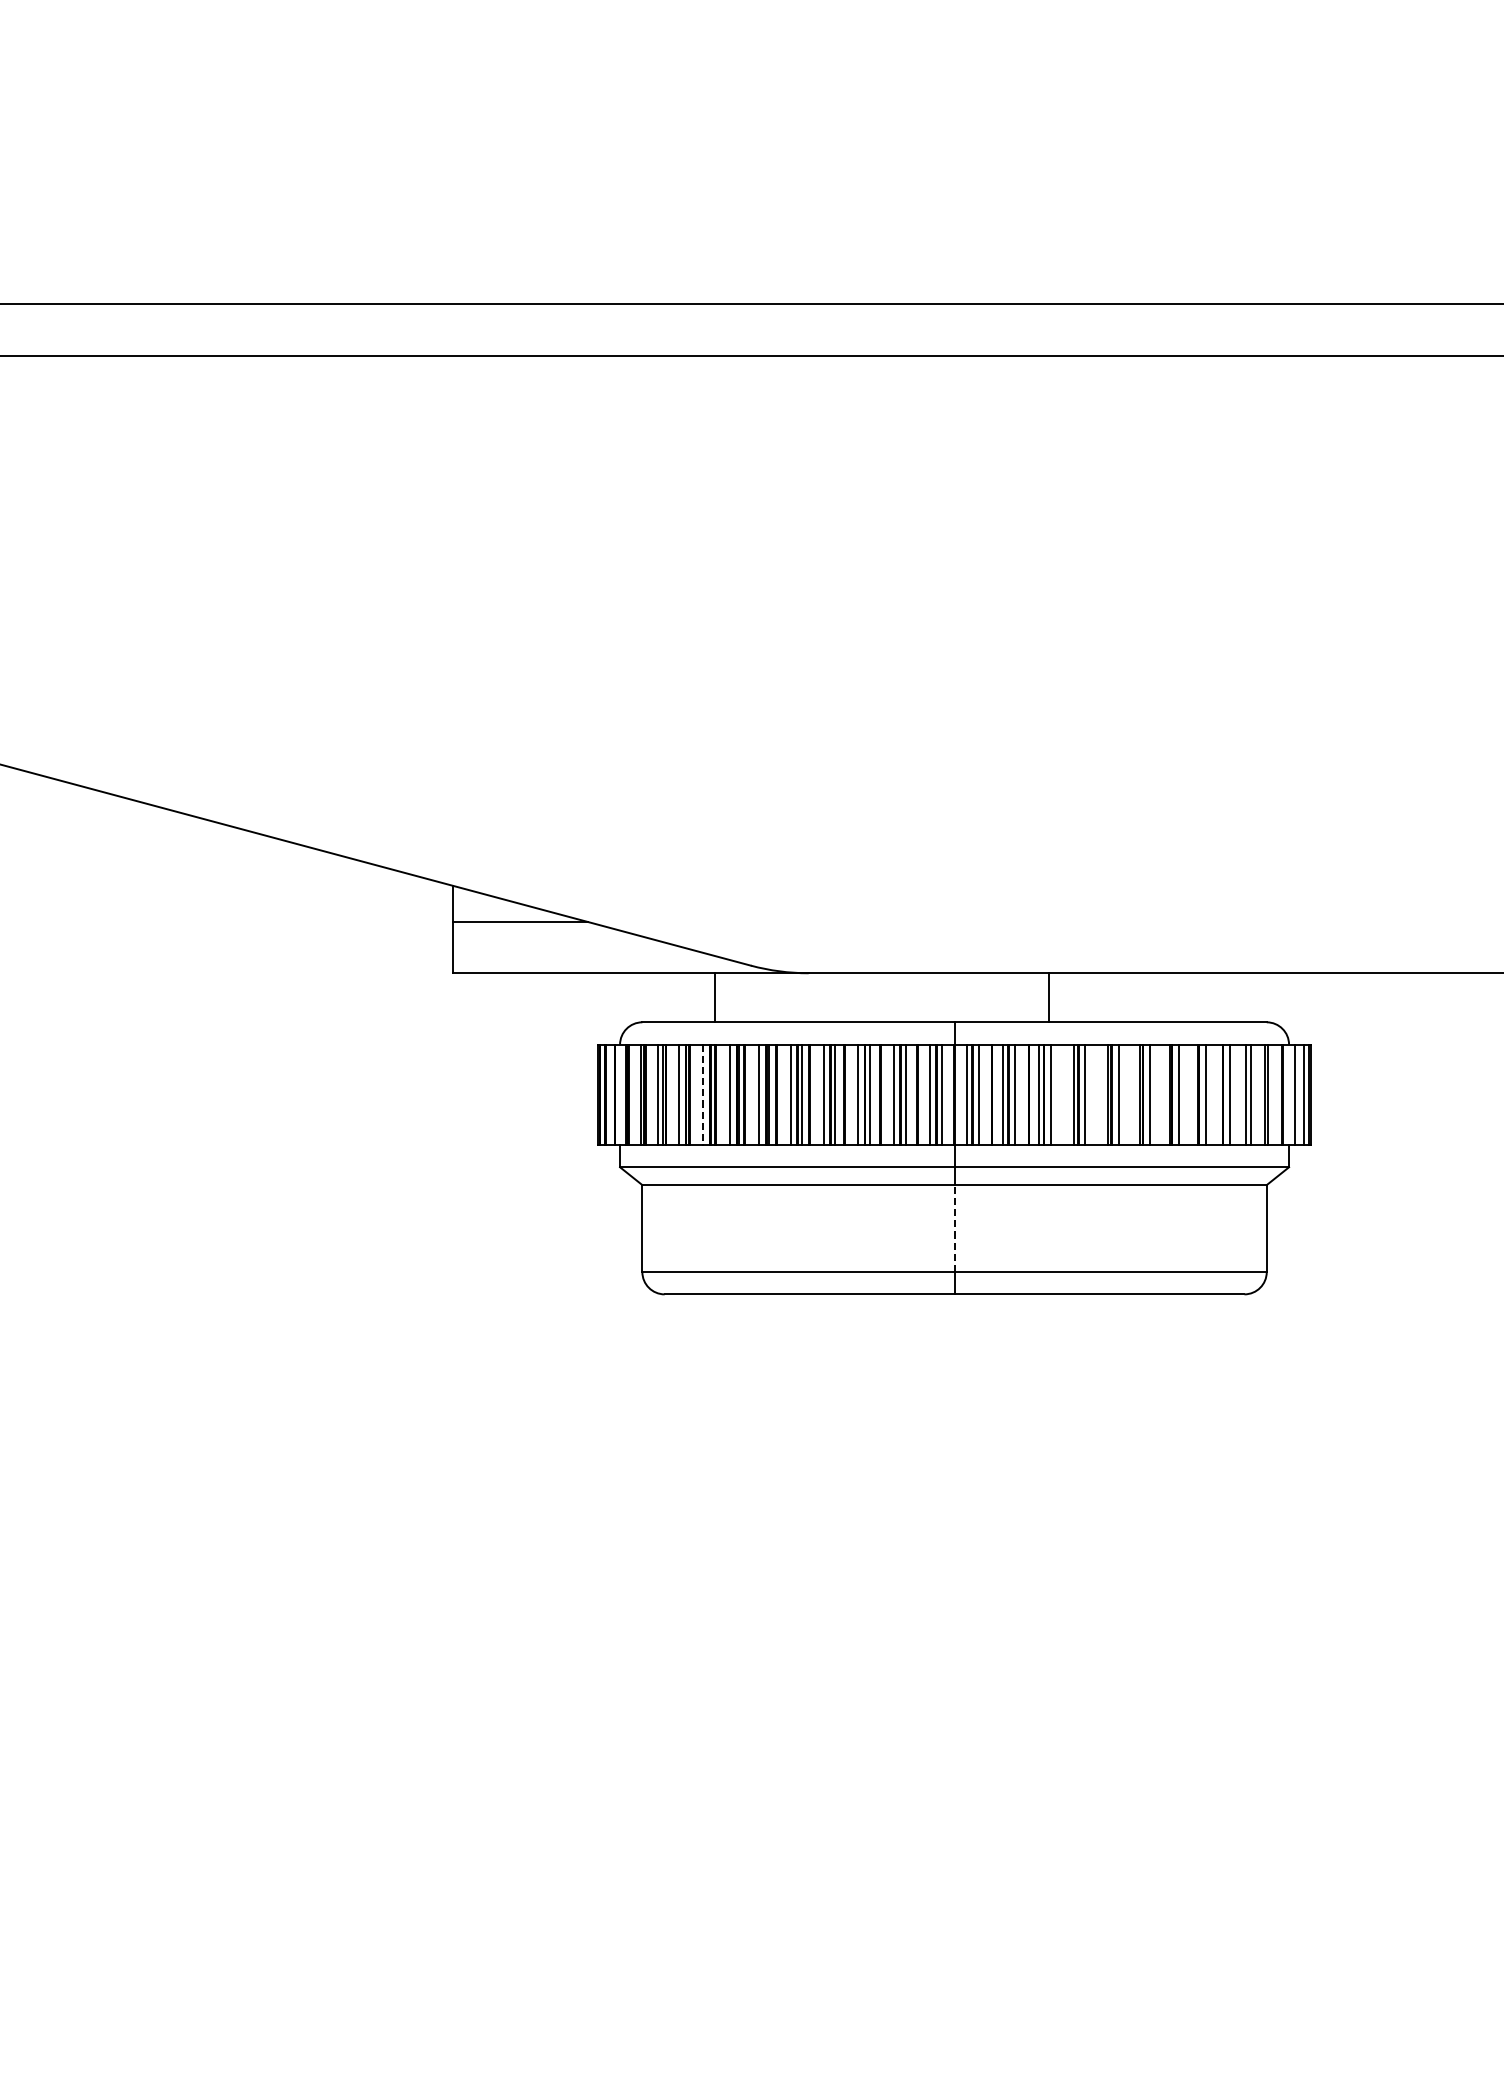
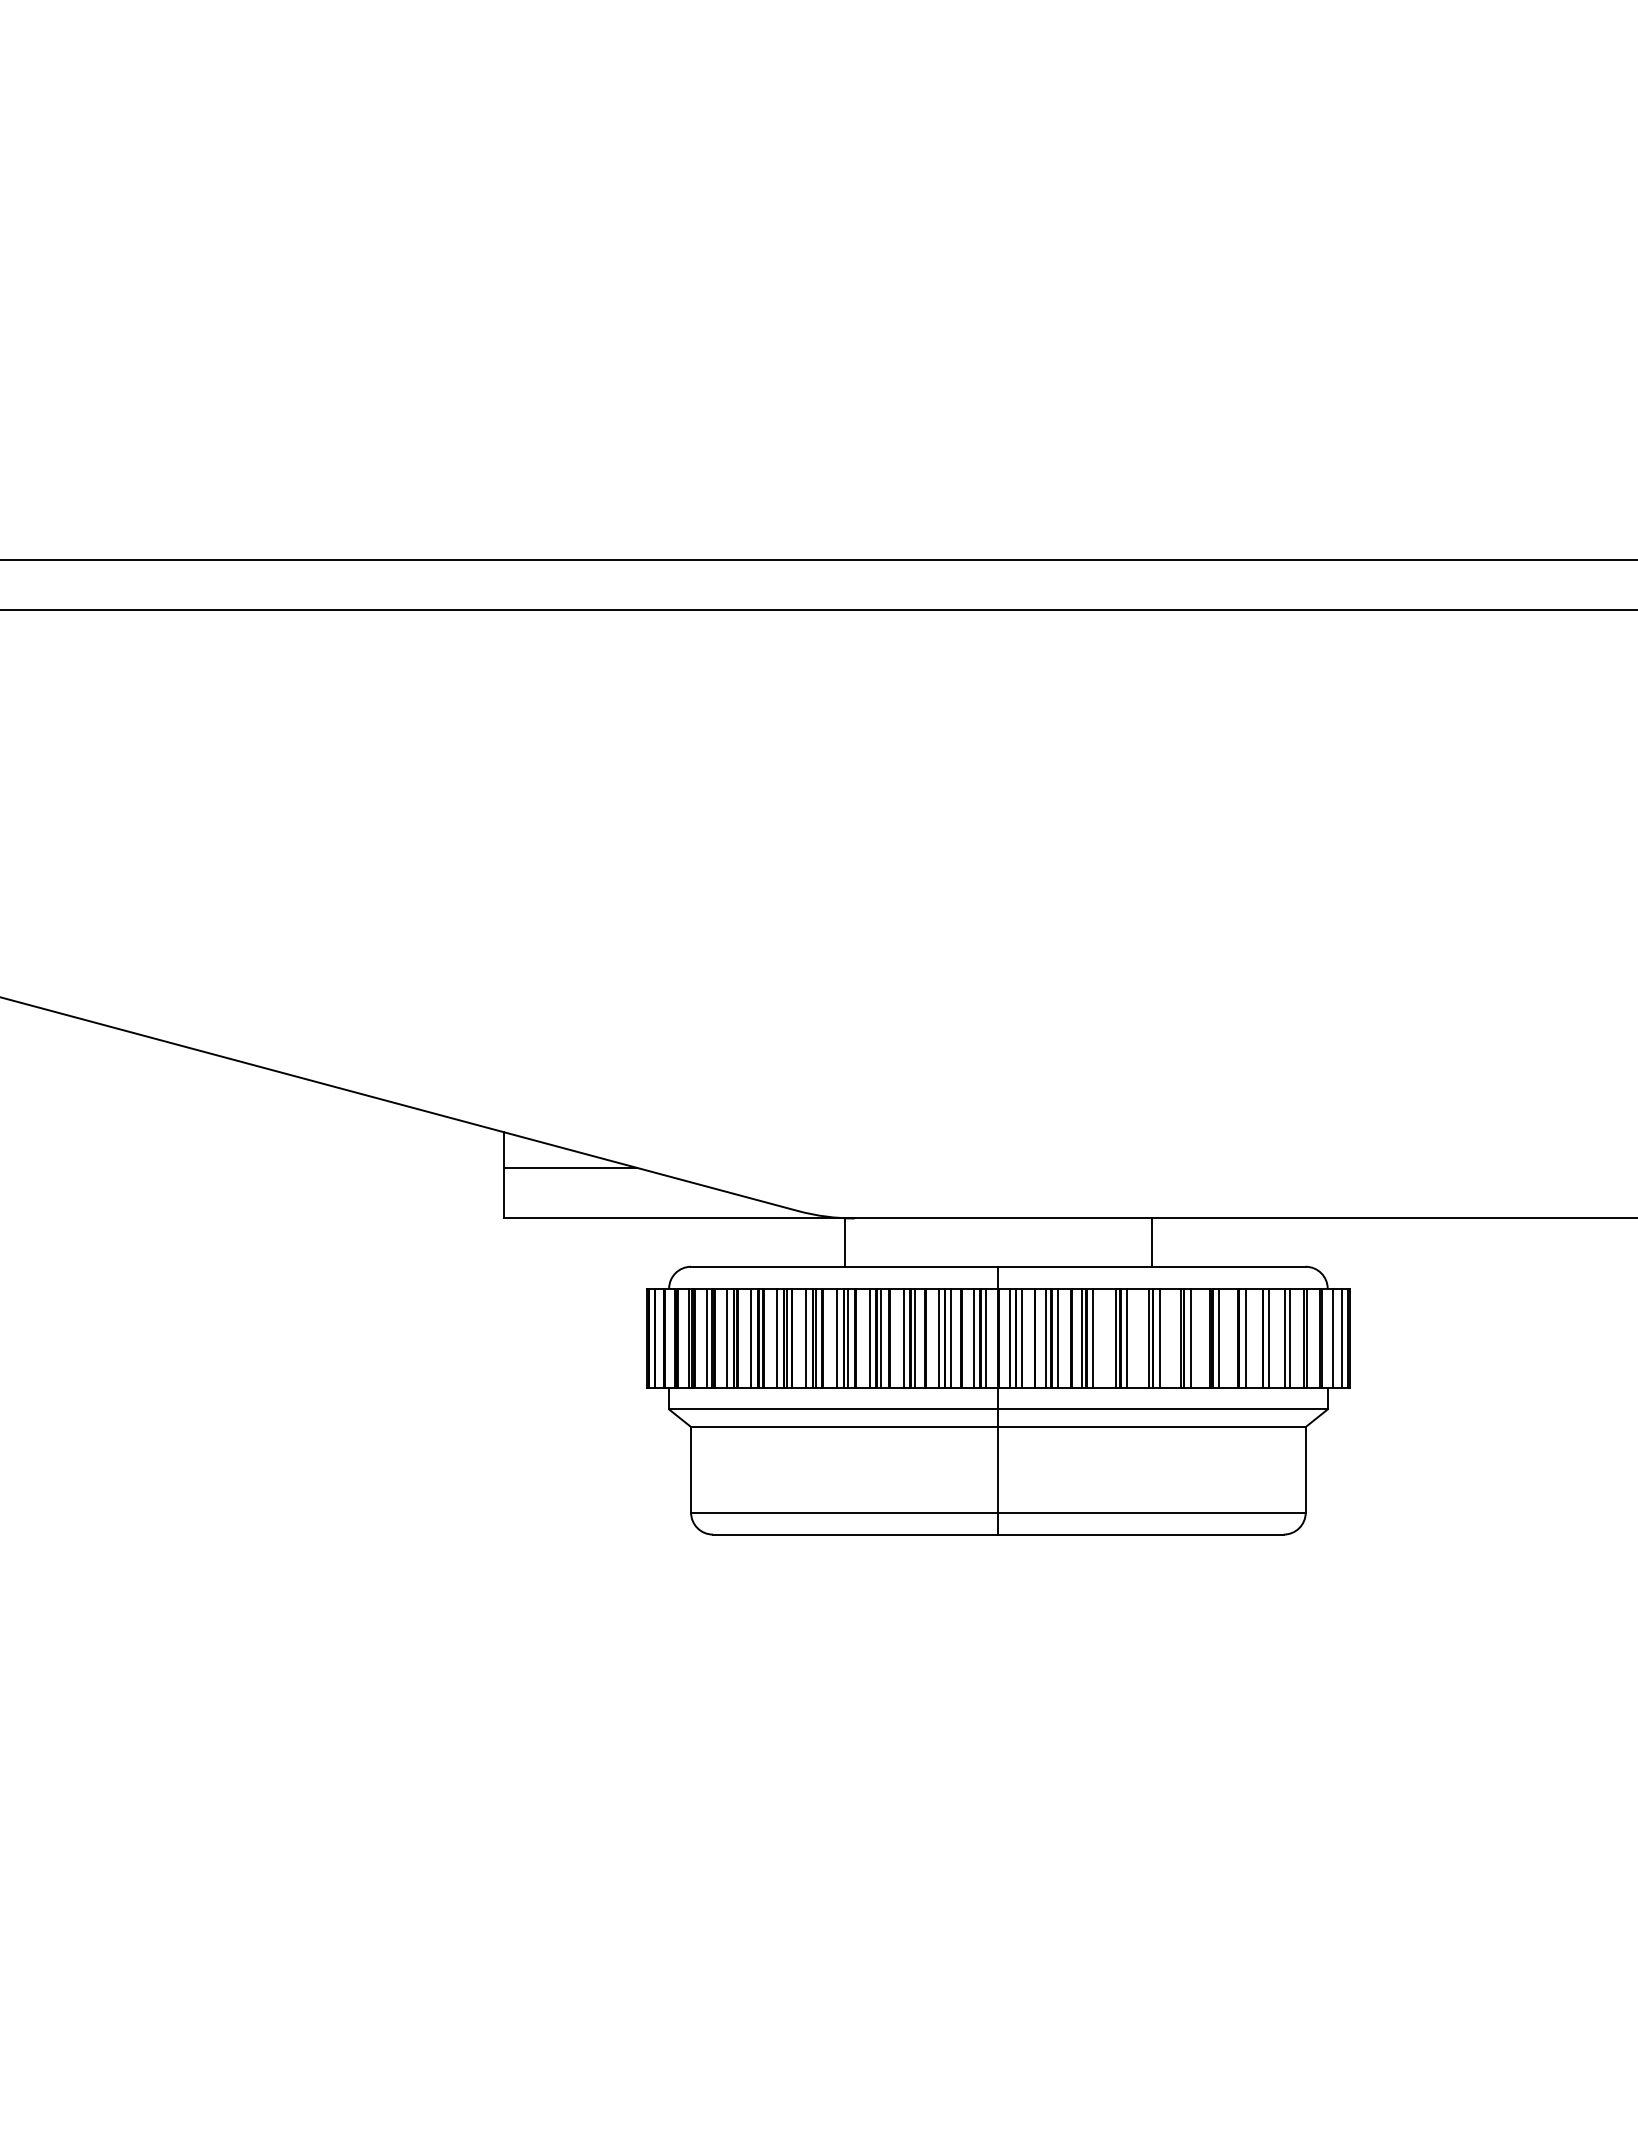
line: (714, 997) -> (844, 1242), moved
line: (1049, 997) -> (1152, 1242), moved
line: (703, 1095) -> (751, 1338), dashed -> solid
line: (954, 1228) -> (998, 1469), dashed -> solid

